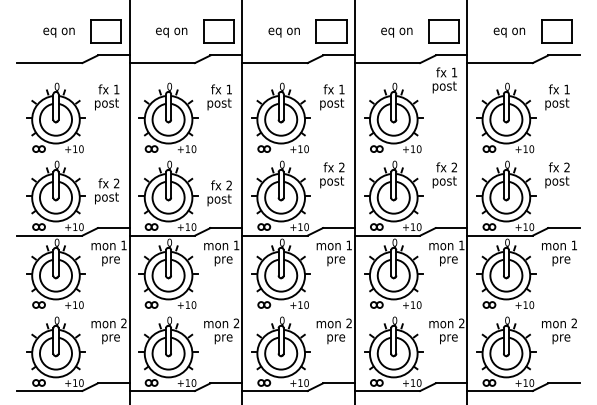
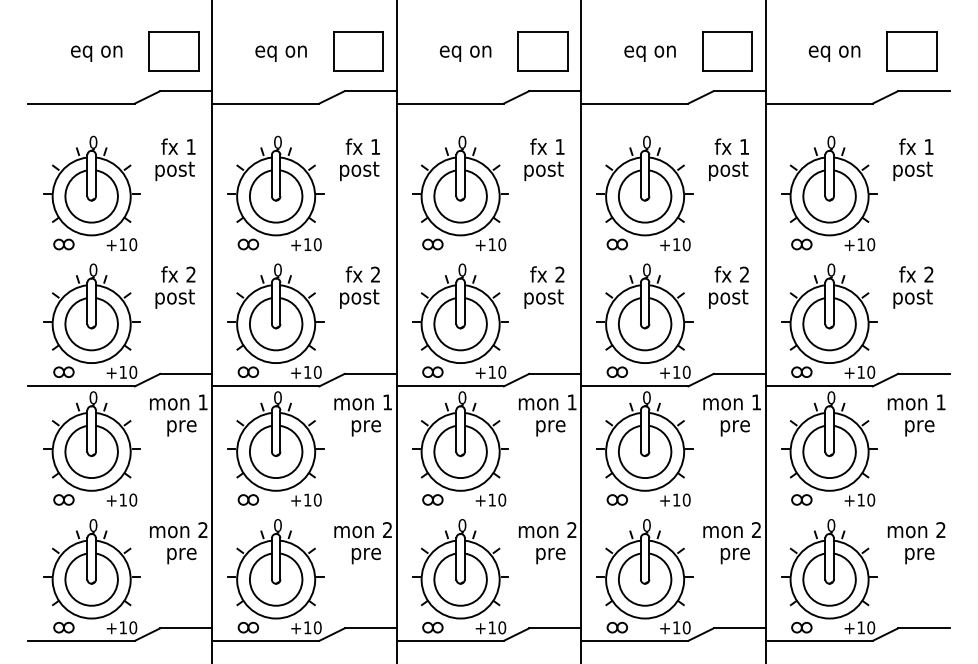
text: (444, 80) -> (728, 159), moved
text: (107, 191) -> (176, 287), moved
text: (219, 193) -> (359, 287), moved

